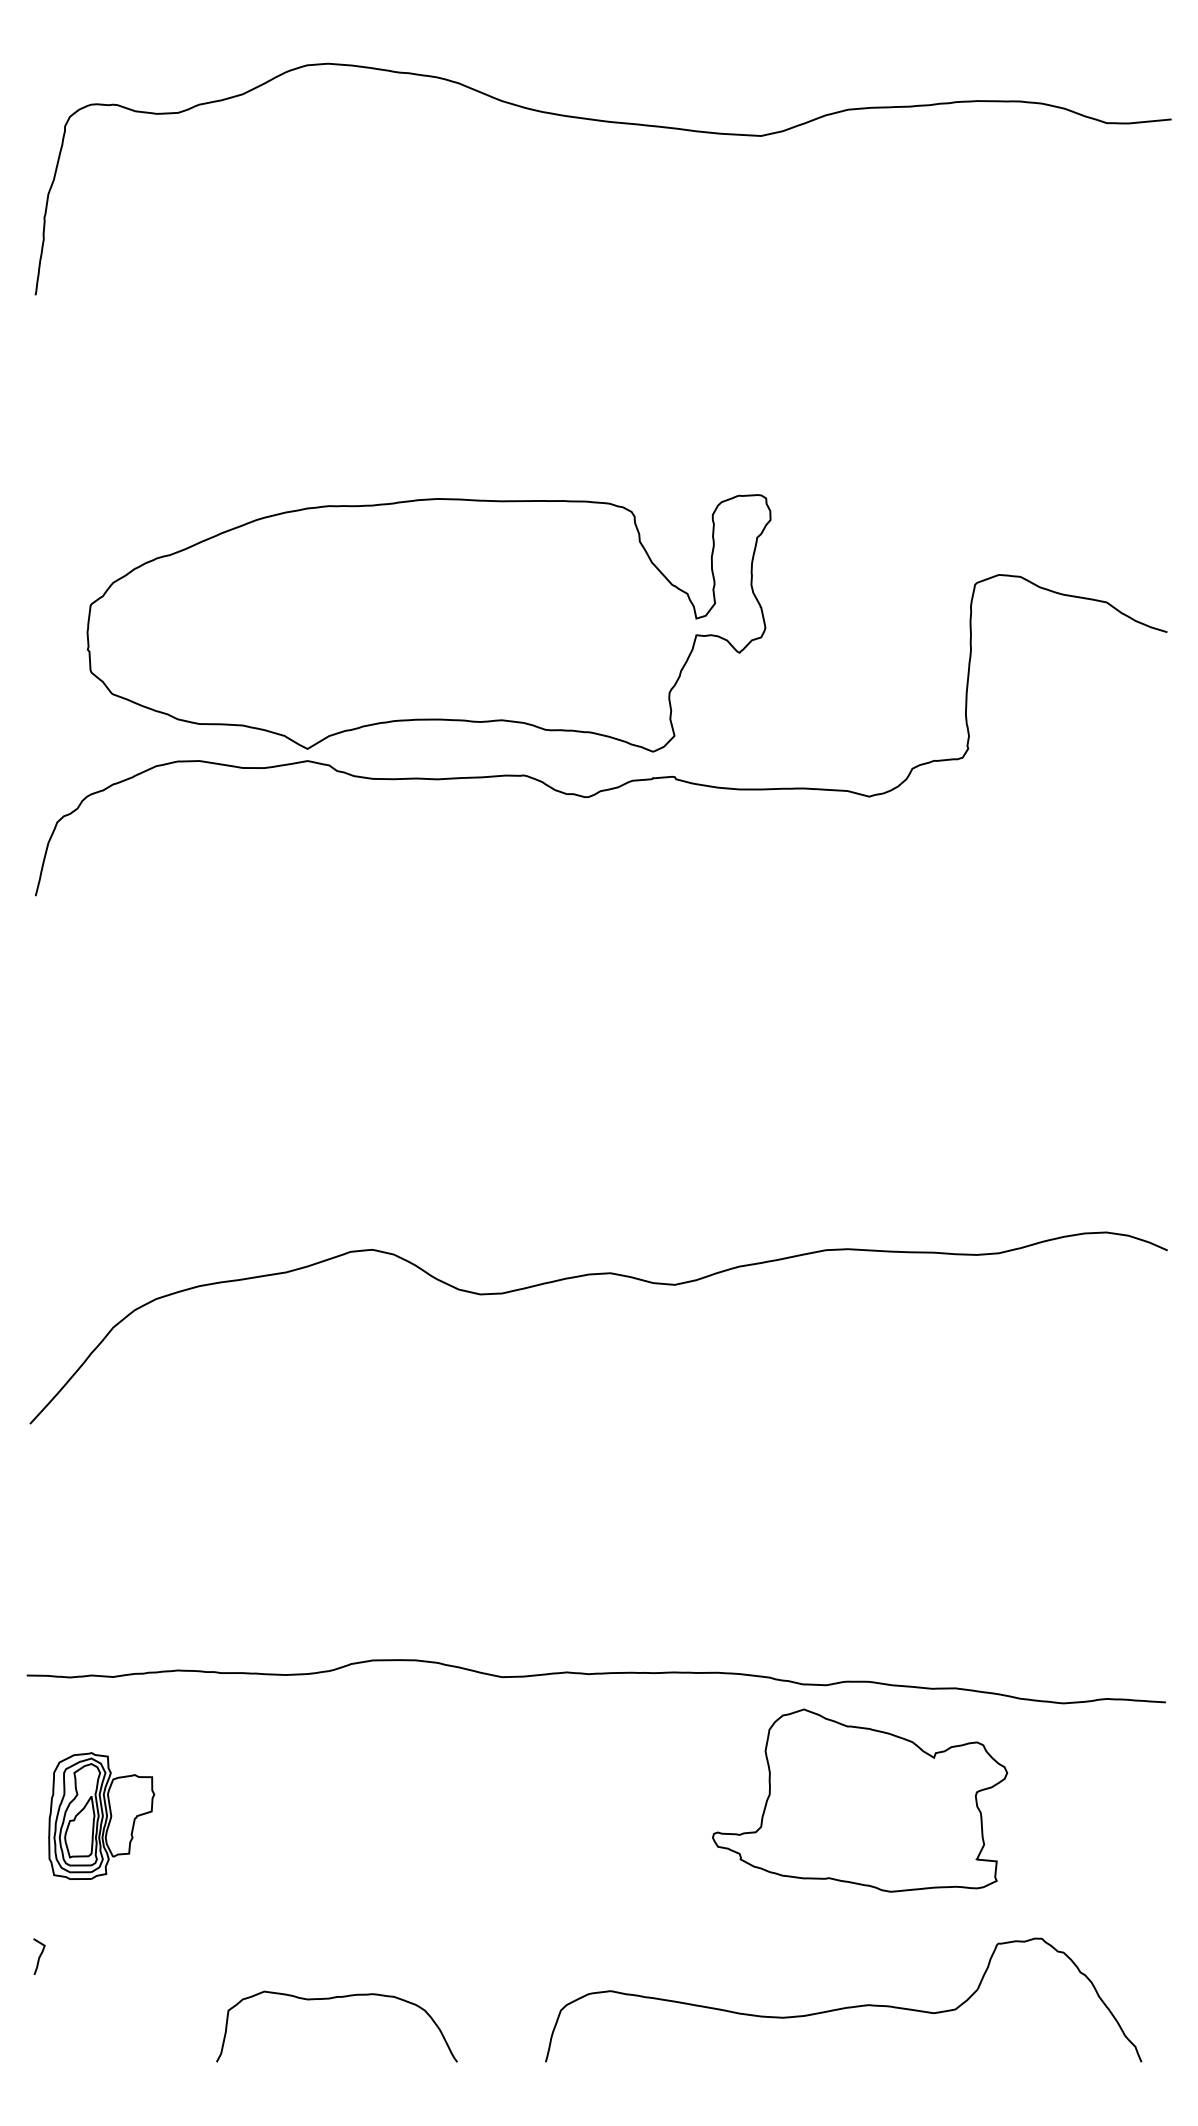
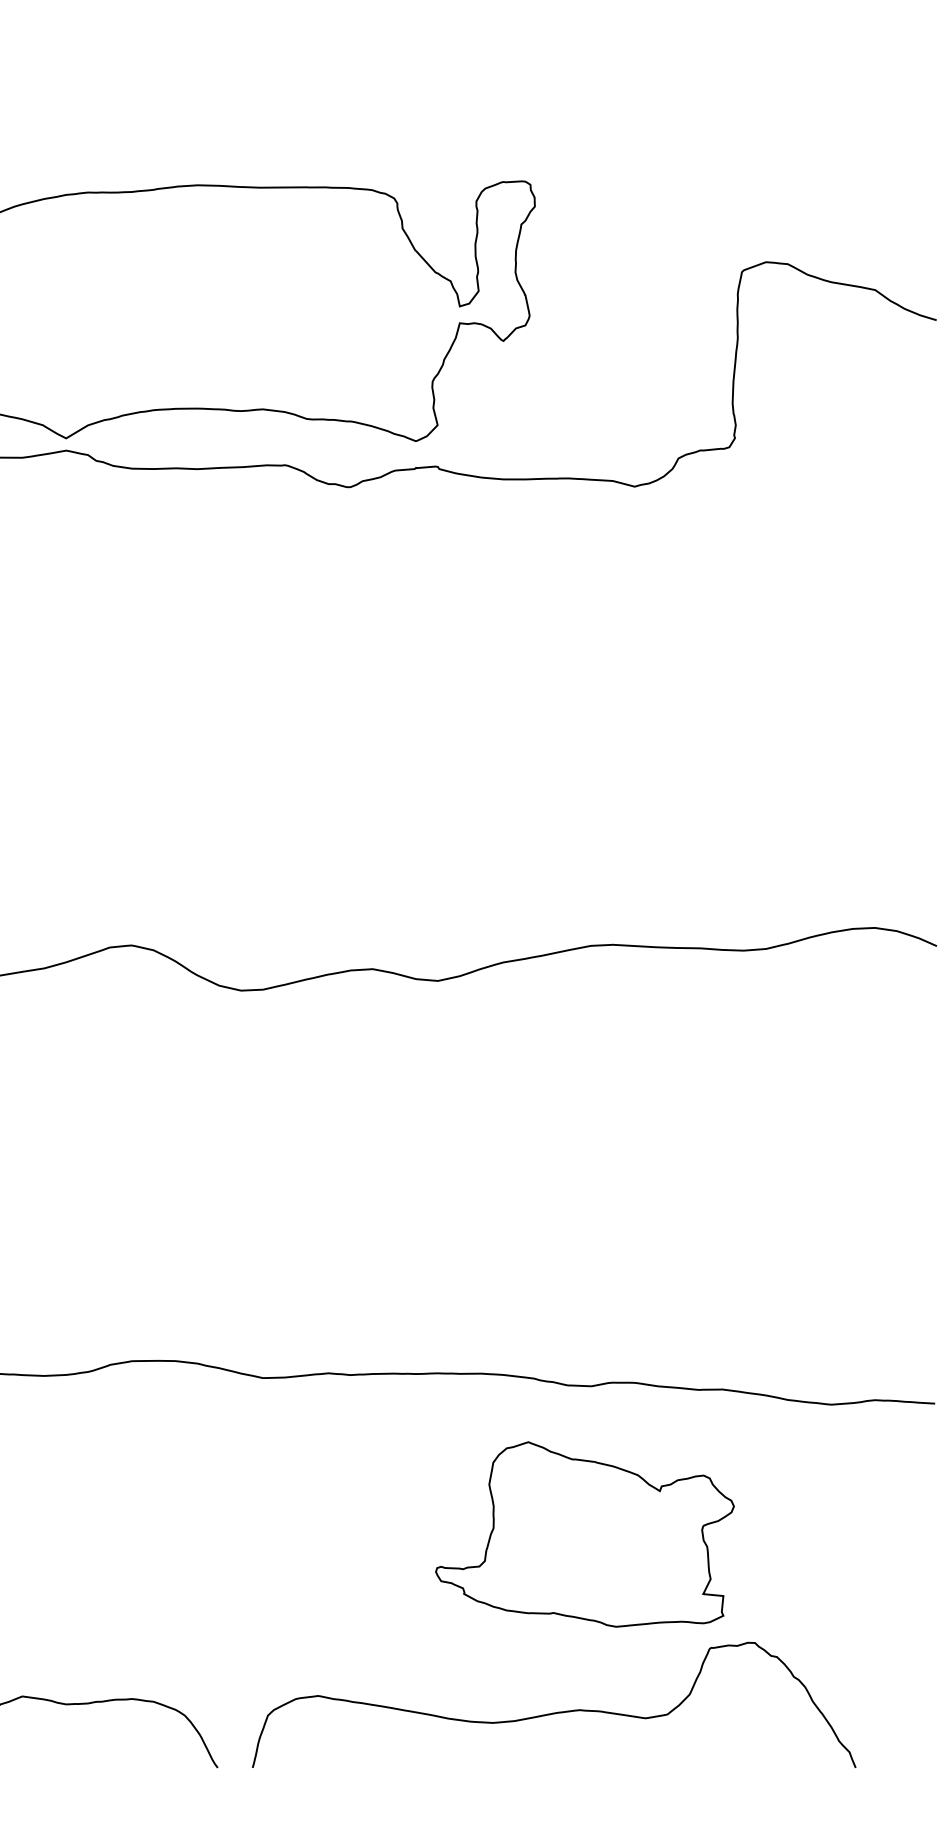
part: (860, 1800) -> (585, 1534), moved
curve: (843, 2007) -> (554, 1712), moved

